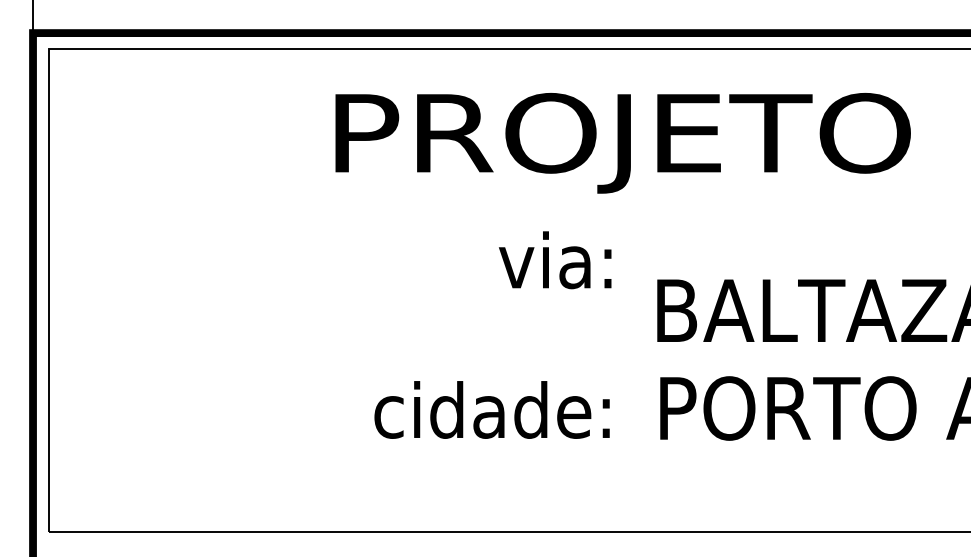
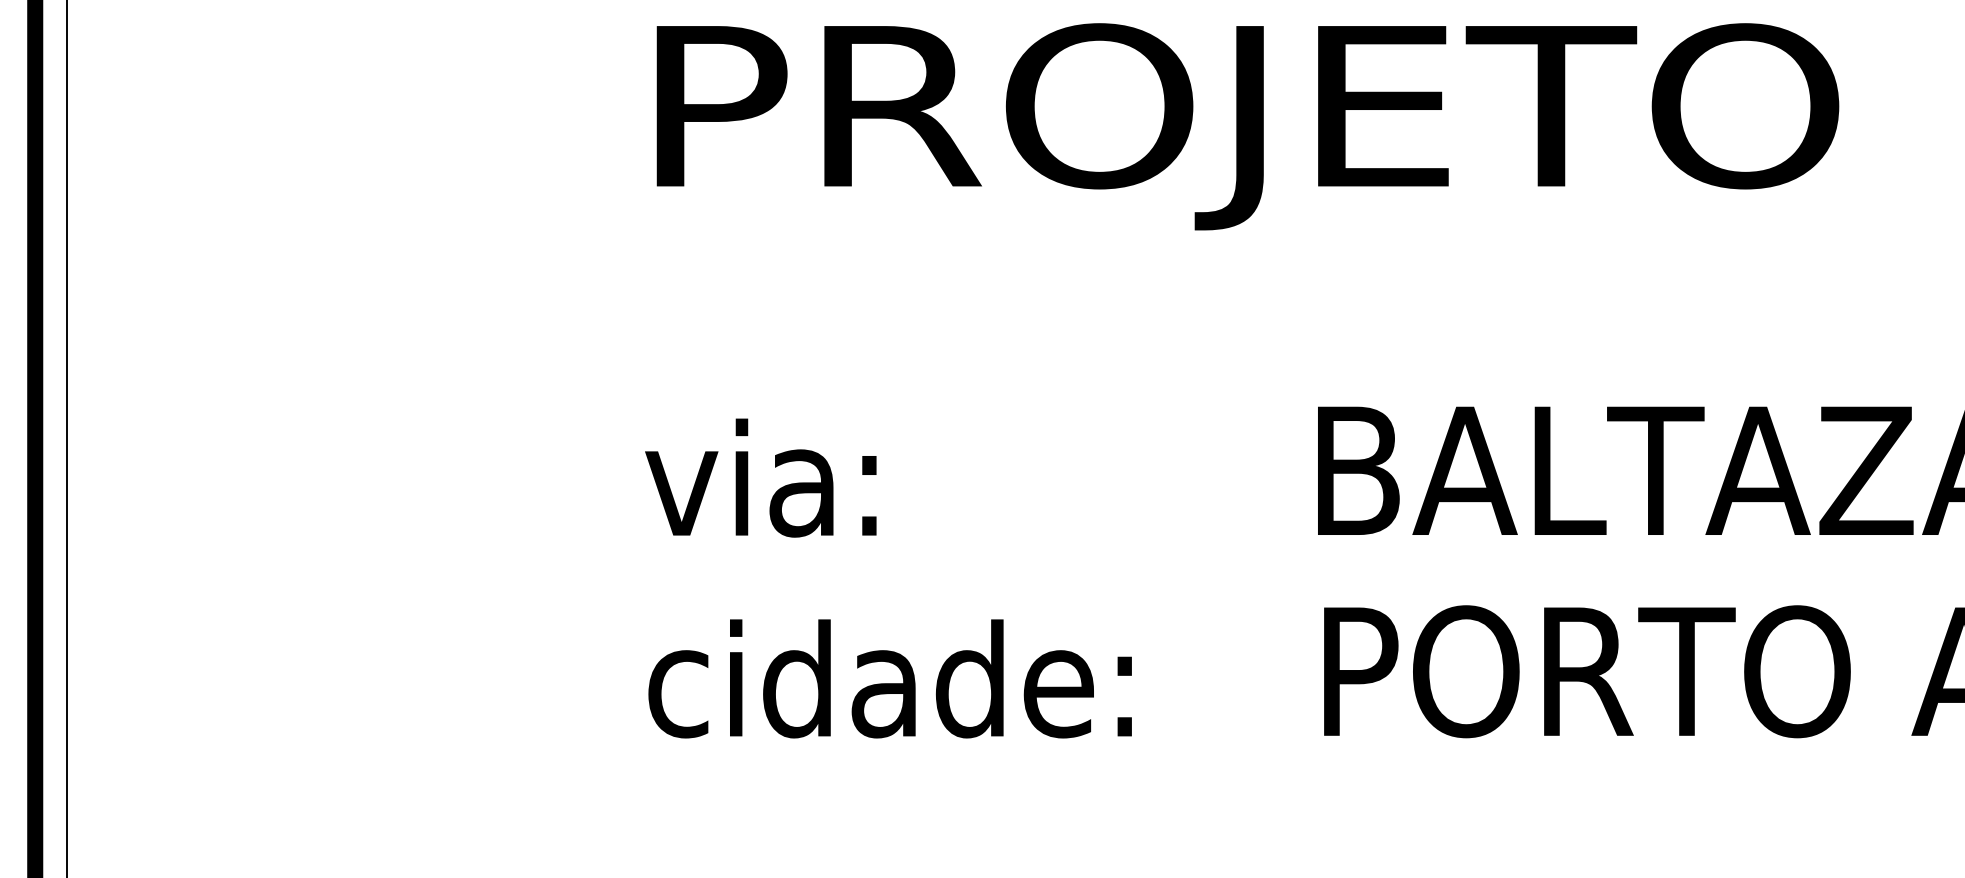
text: (555, 260) -> (761, 478), moved
text: (491, 409) -> (888, 677), moved

